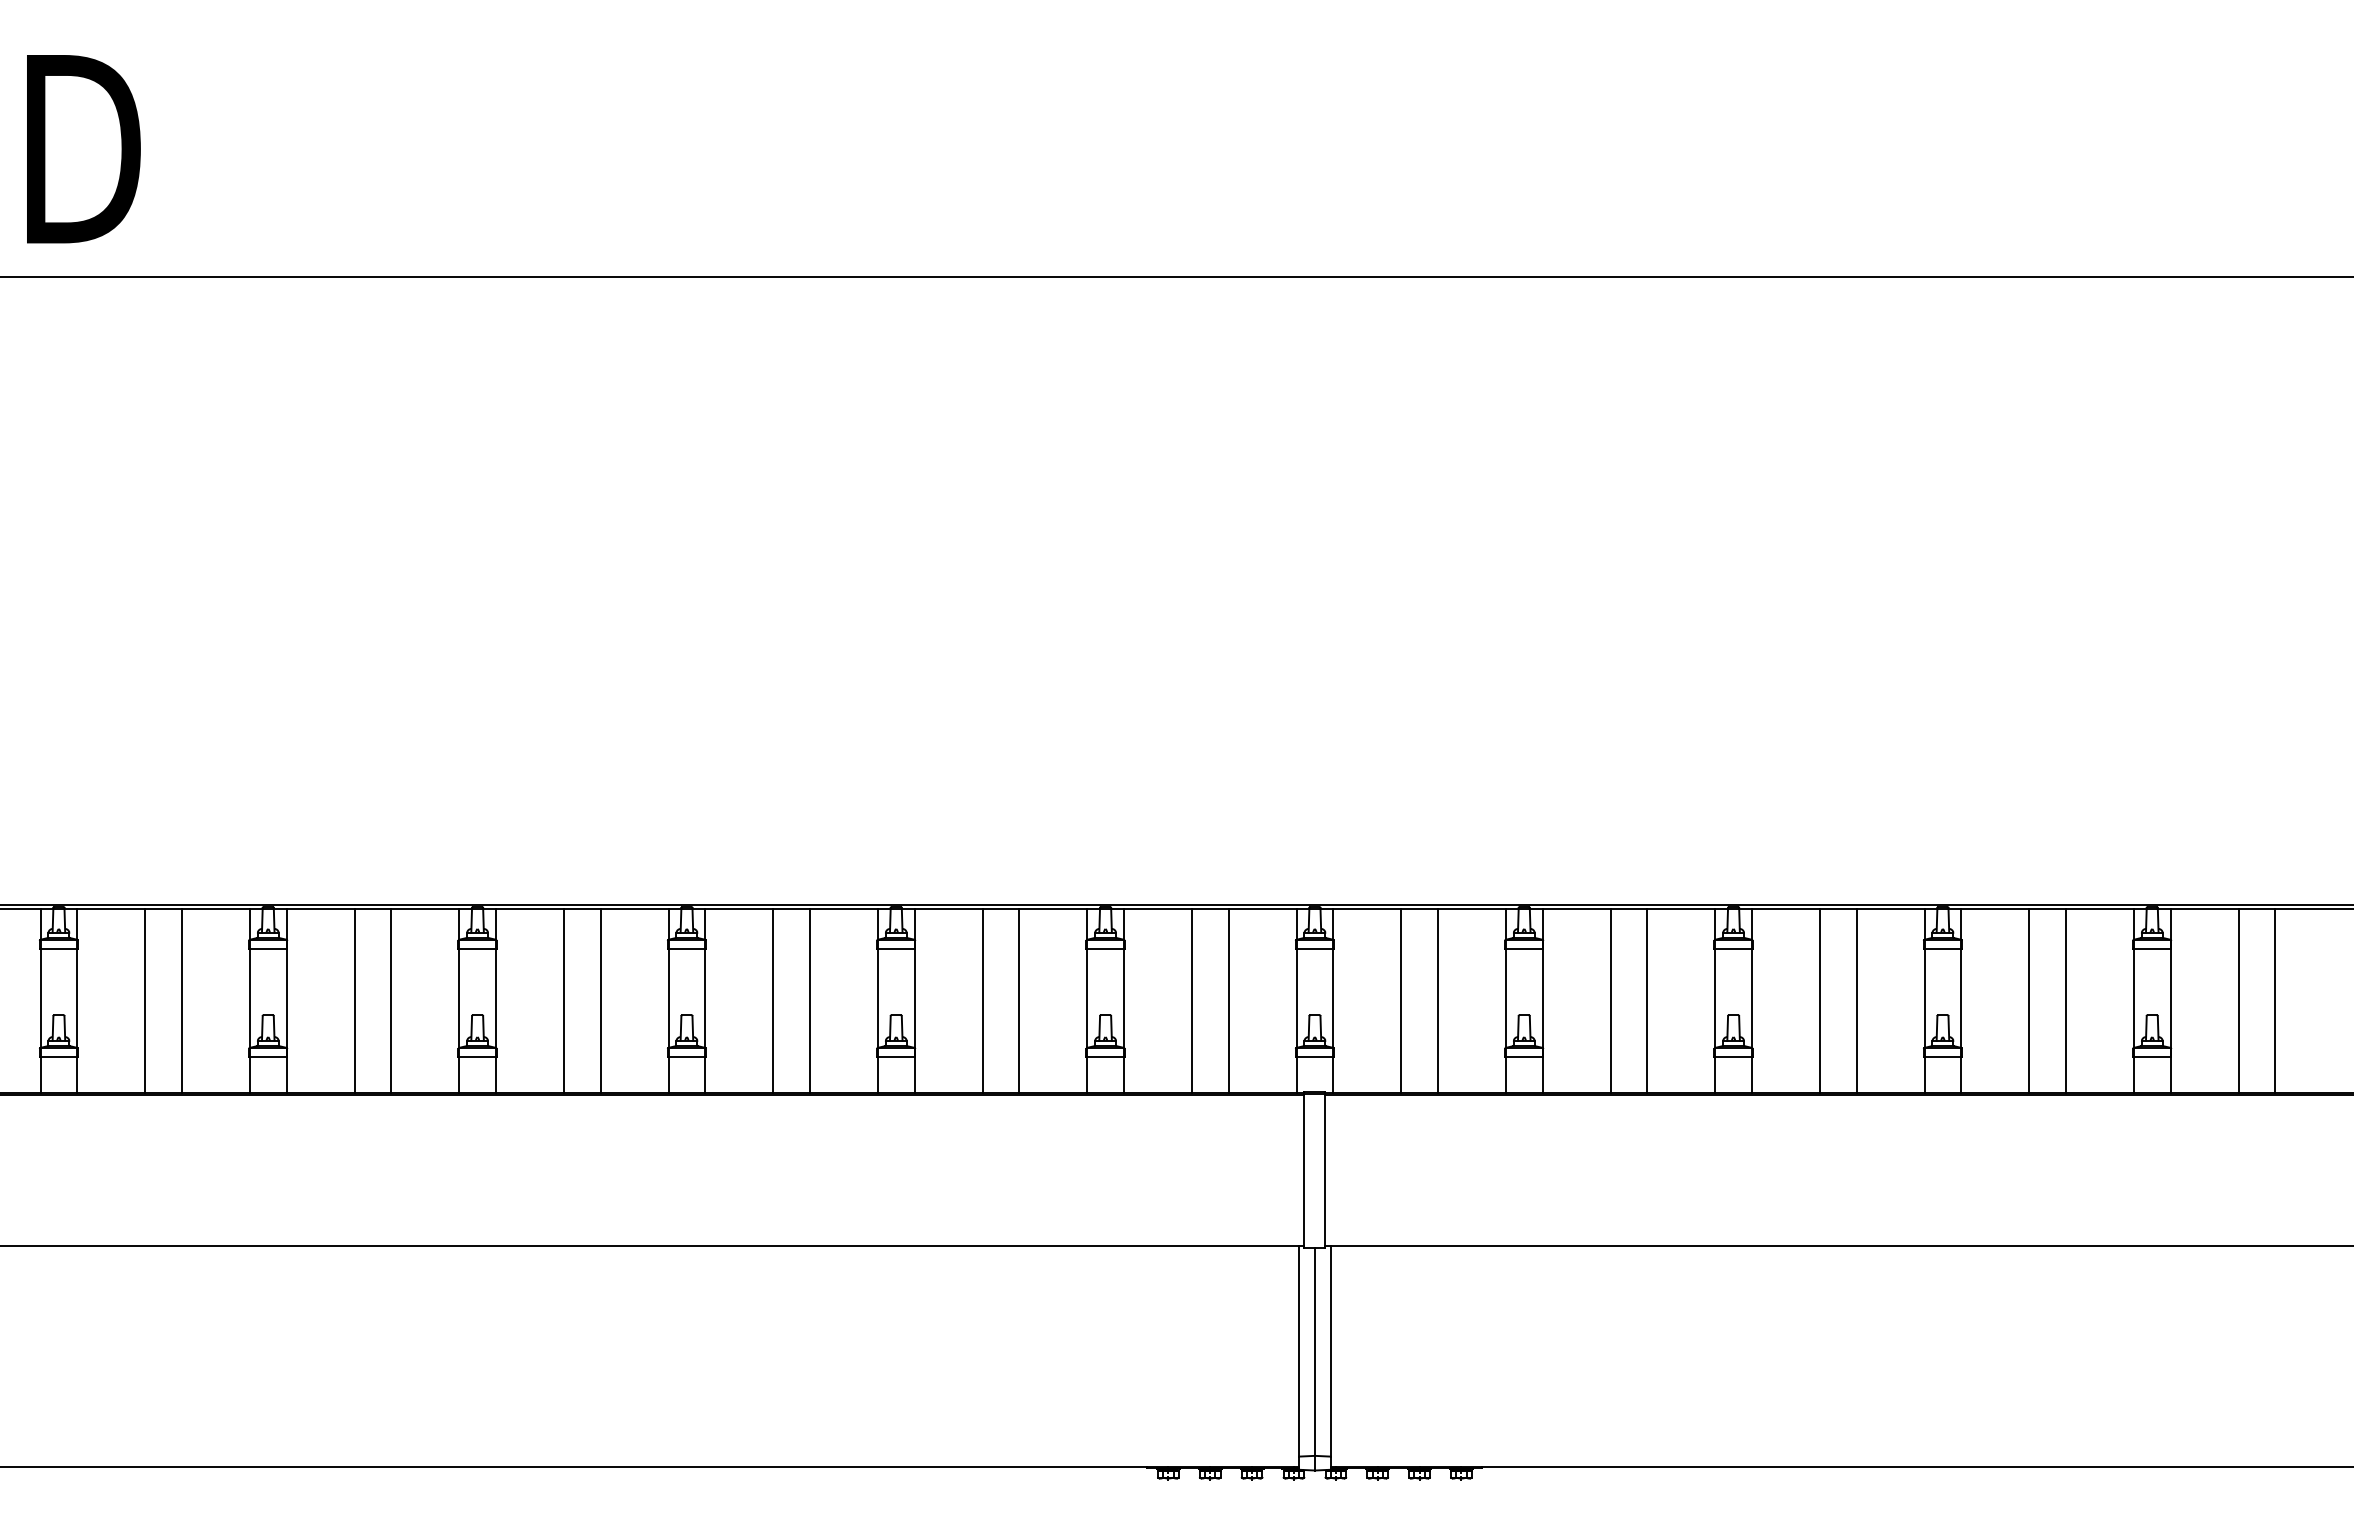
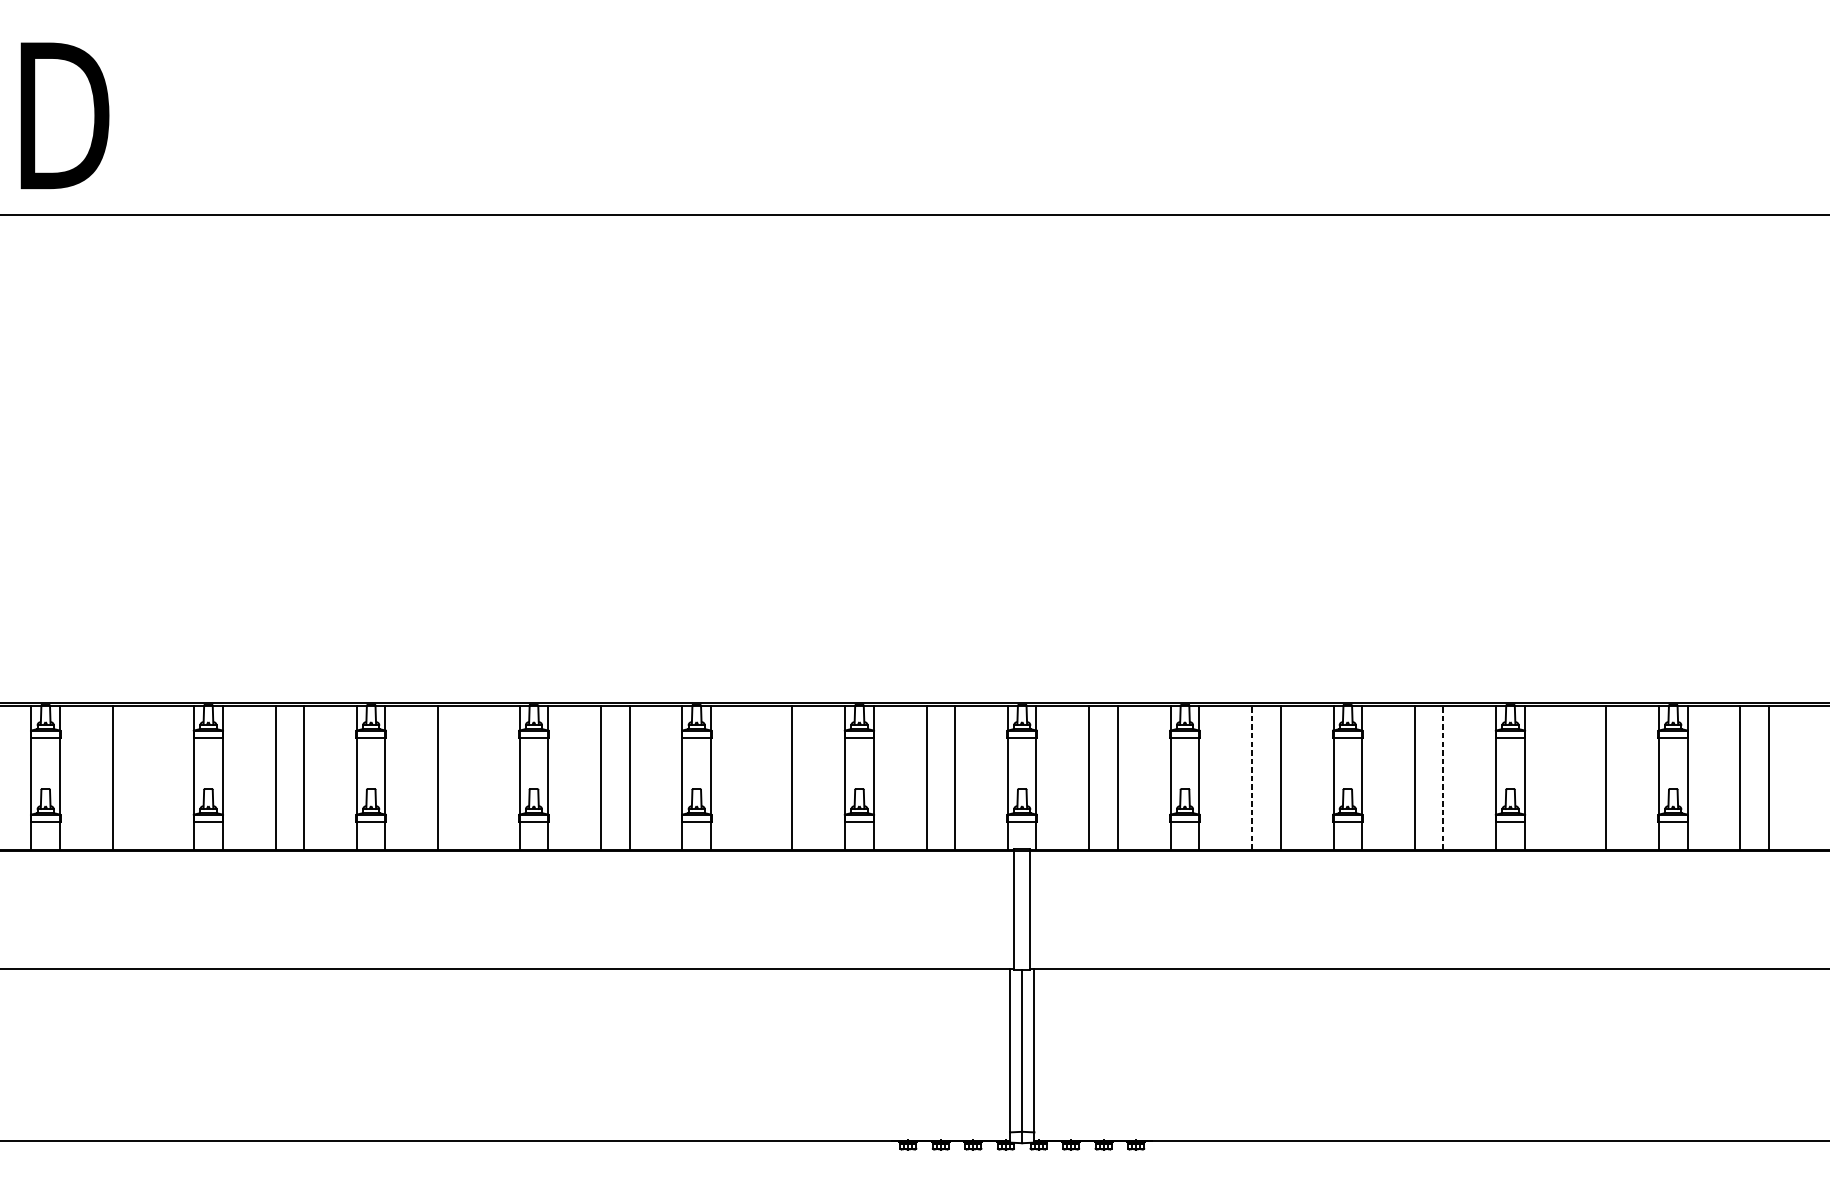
line: (181, 1000) -> (140, 777), removed
line: (600, 1000) -> (466, 777), removed
line: (982, 1000) -> (763, 777), removed
line: (1610, 1000) -> (1252, 777), solid -> dashed
line: (1856, 1000) -> (1443, 777), solid -> dashed
line: (2029, 1000) -> (1577, 777), removed

